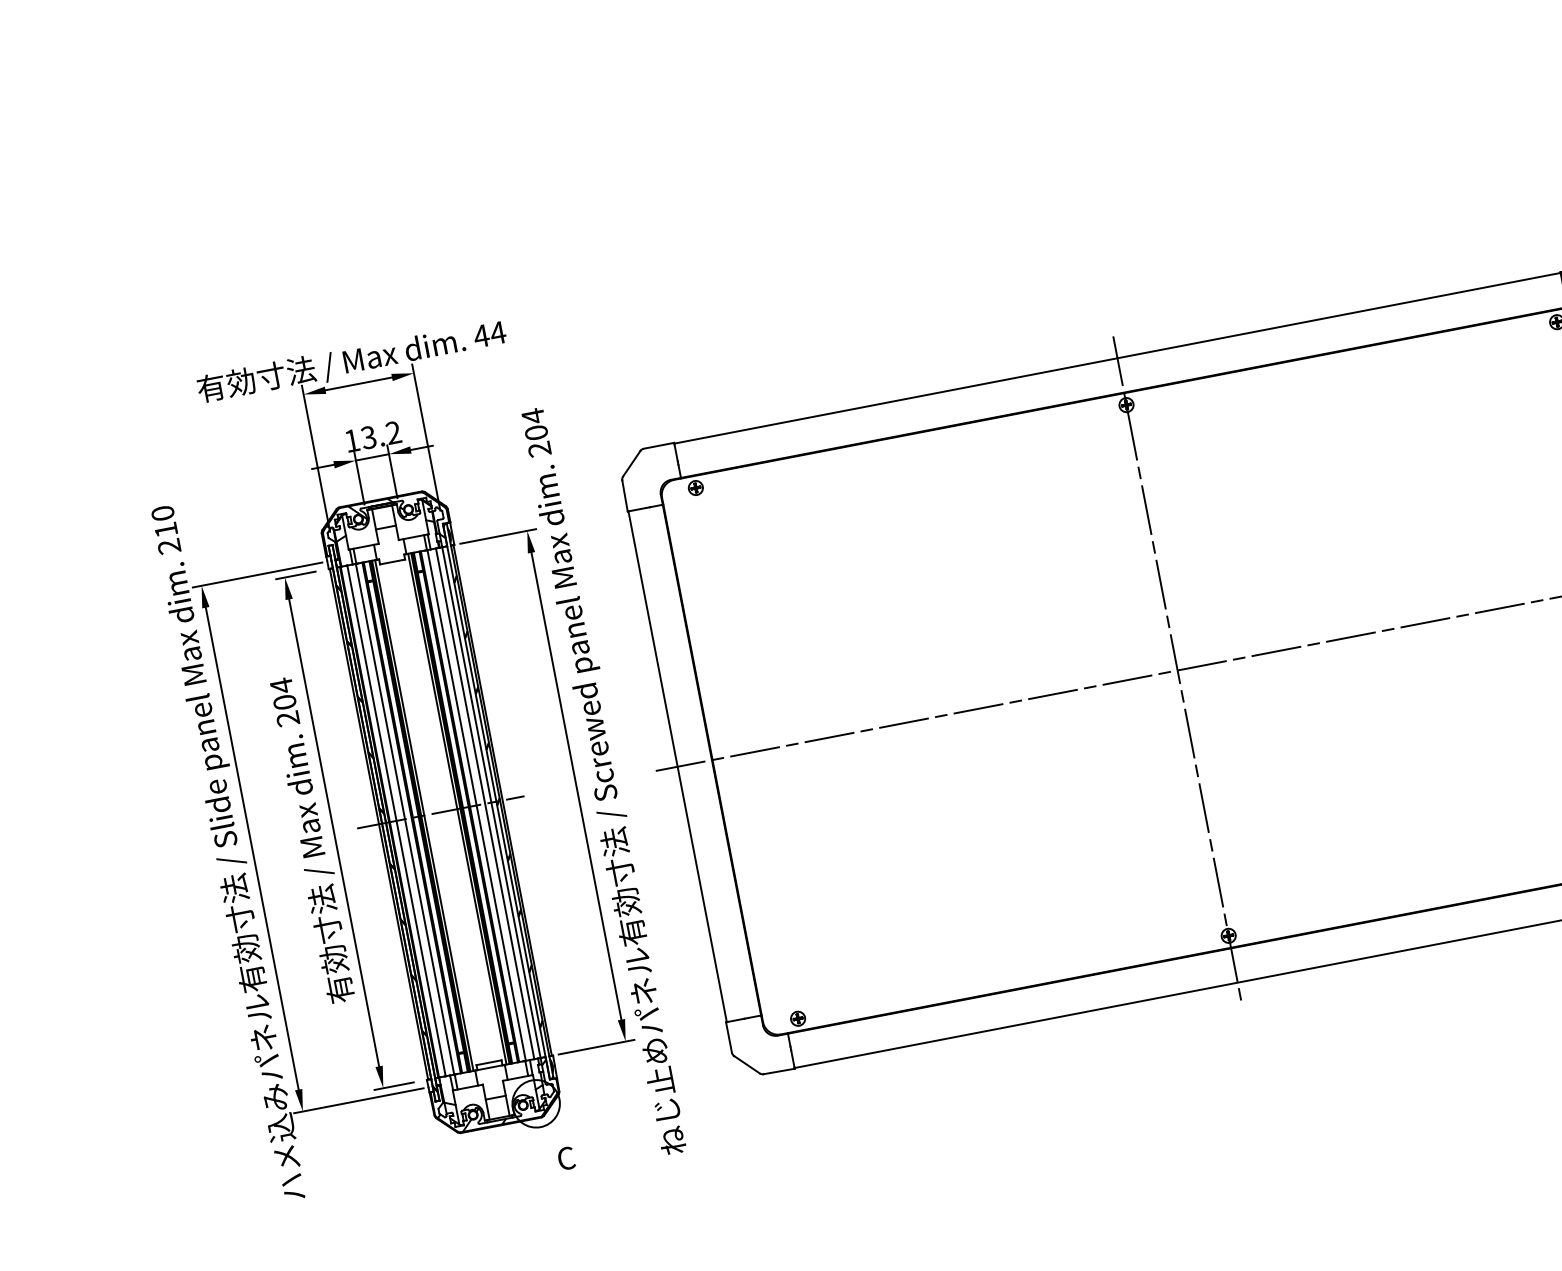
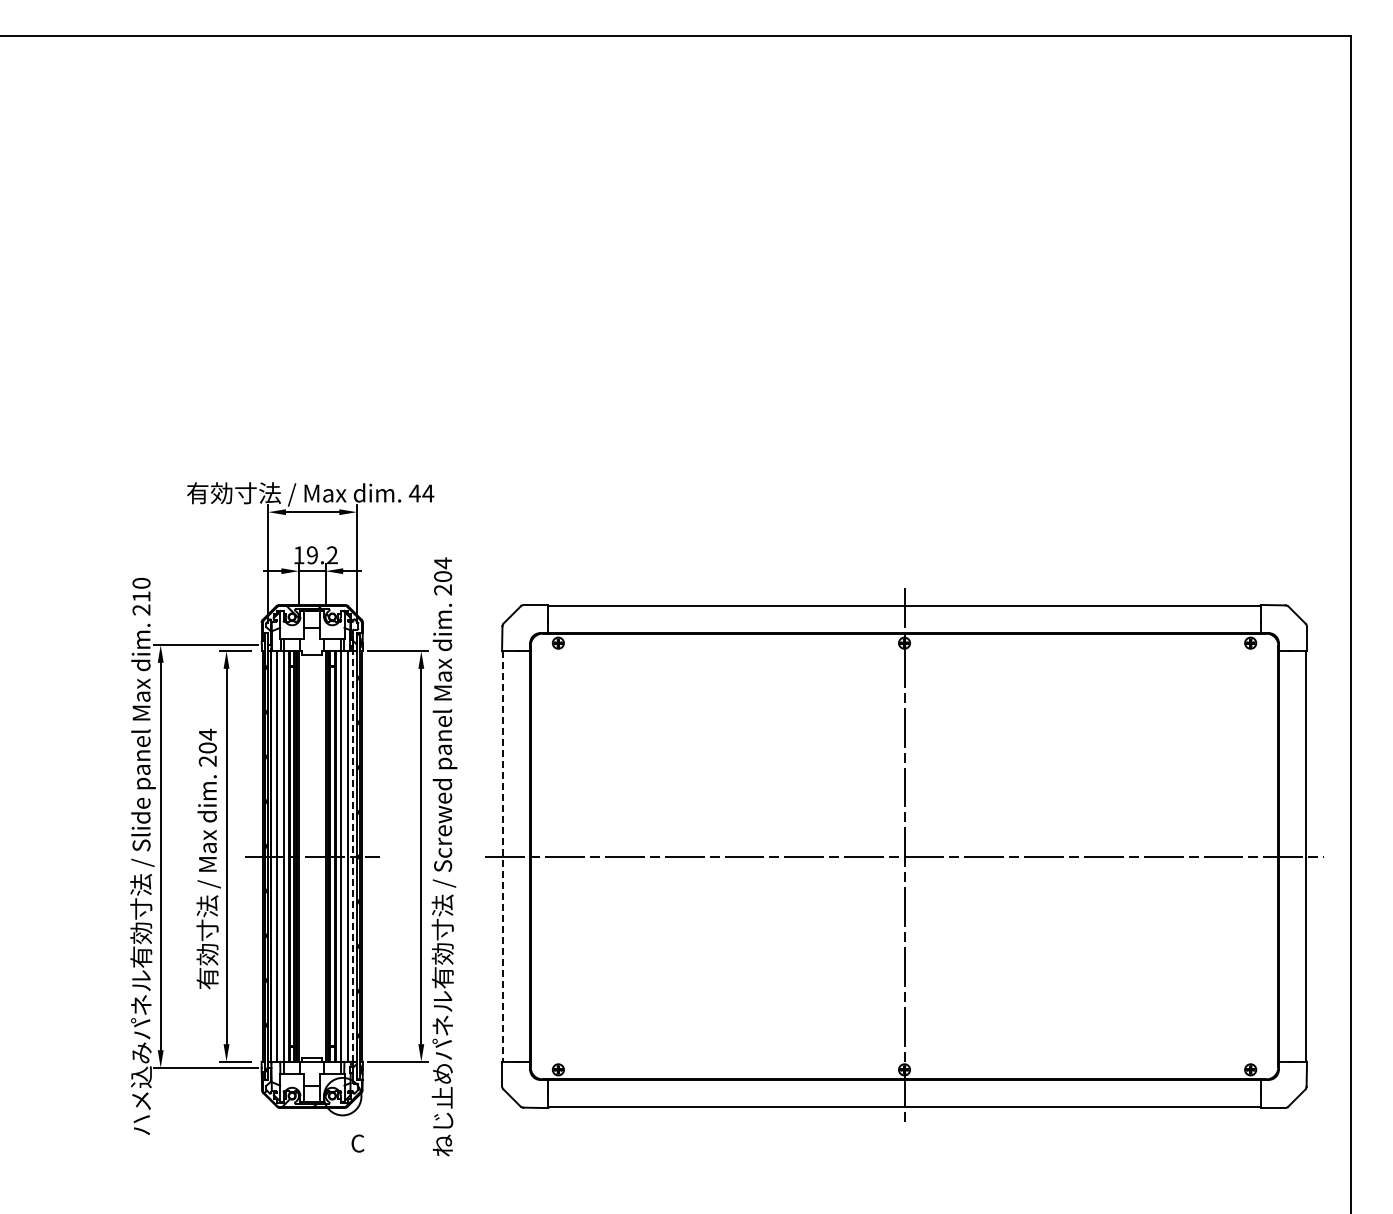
text: (367, 438) -> (311, 555), 13.2 -> 19.2
line: (677, 768) -> (502, 857), solid -> dashed
line: (490, 802) -> (352, 856), solid -> dashed

